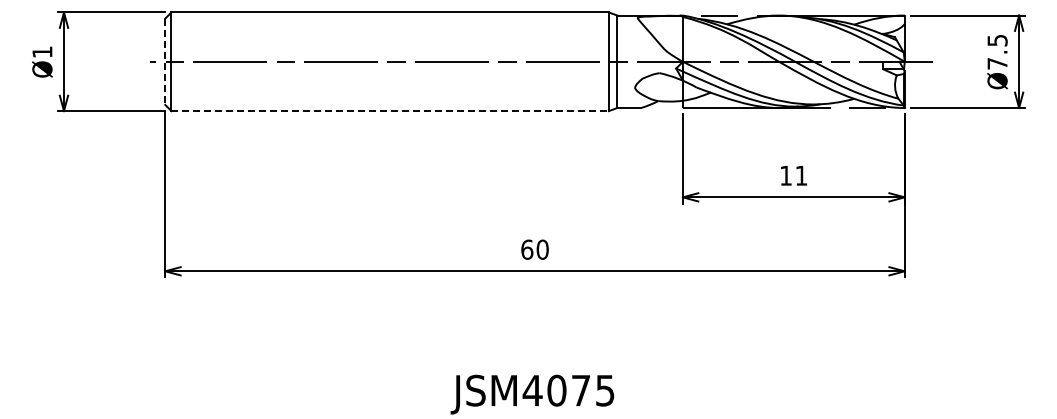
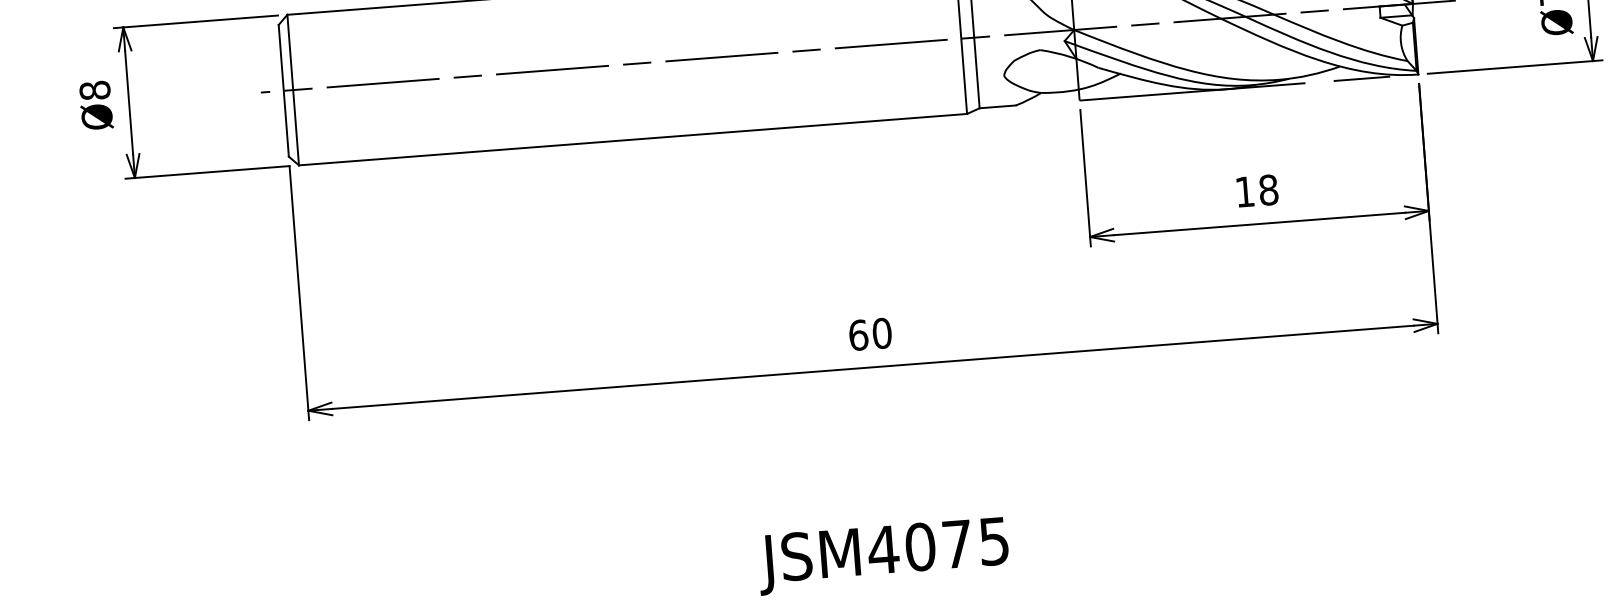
text: (42, 52) -> (95, 91), Ø1 -> Ø8
line: (165, 62) -> (284, 91), dashed -> solid
line: (390, 111) -> (633, 140), dashed -> solid
text: (801, 175) -> (1268, 189), 11 -> 18

